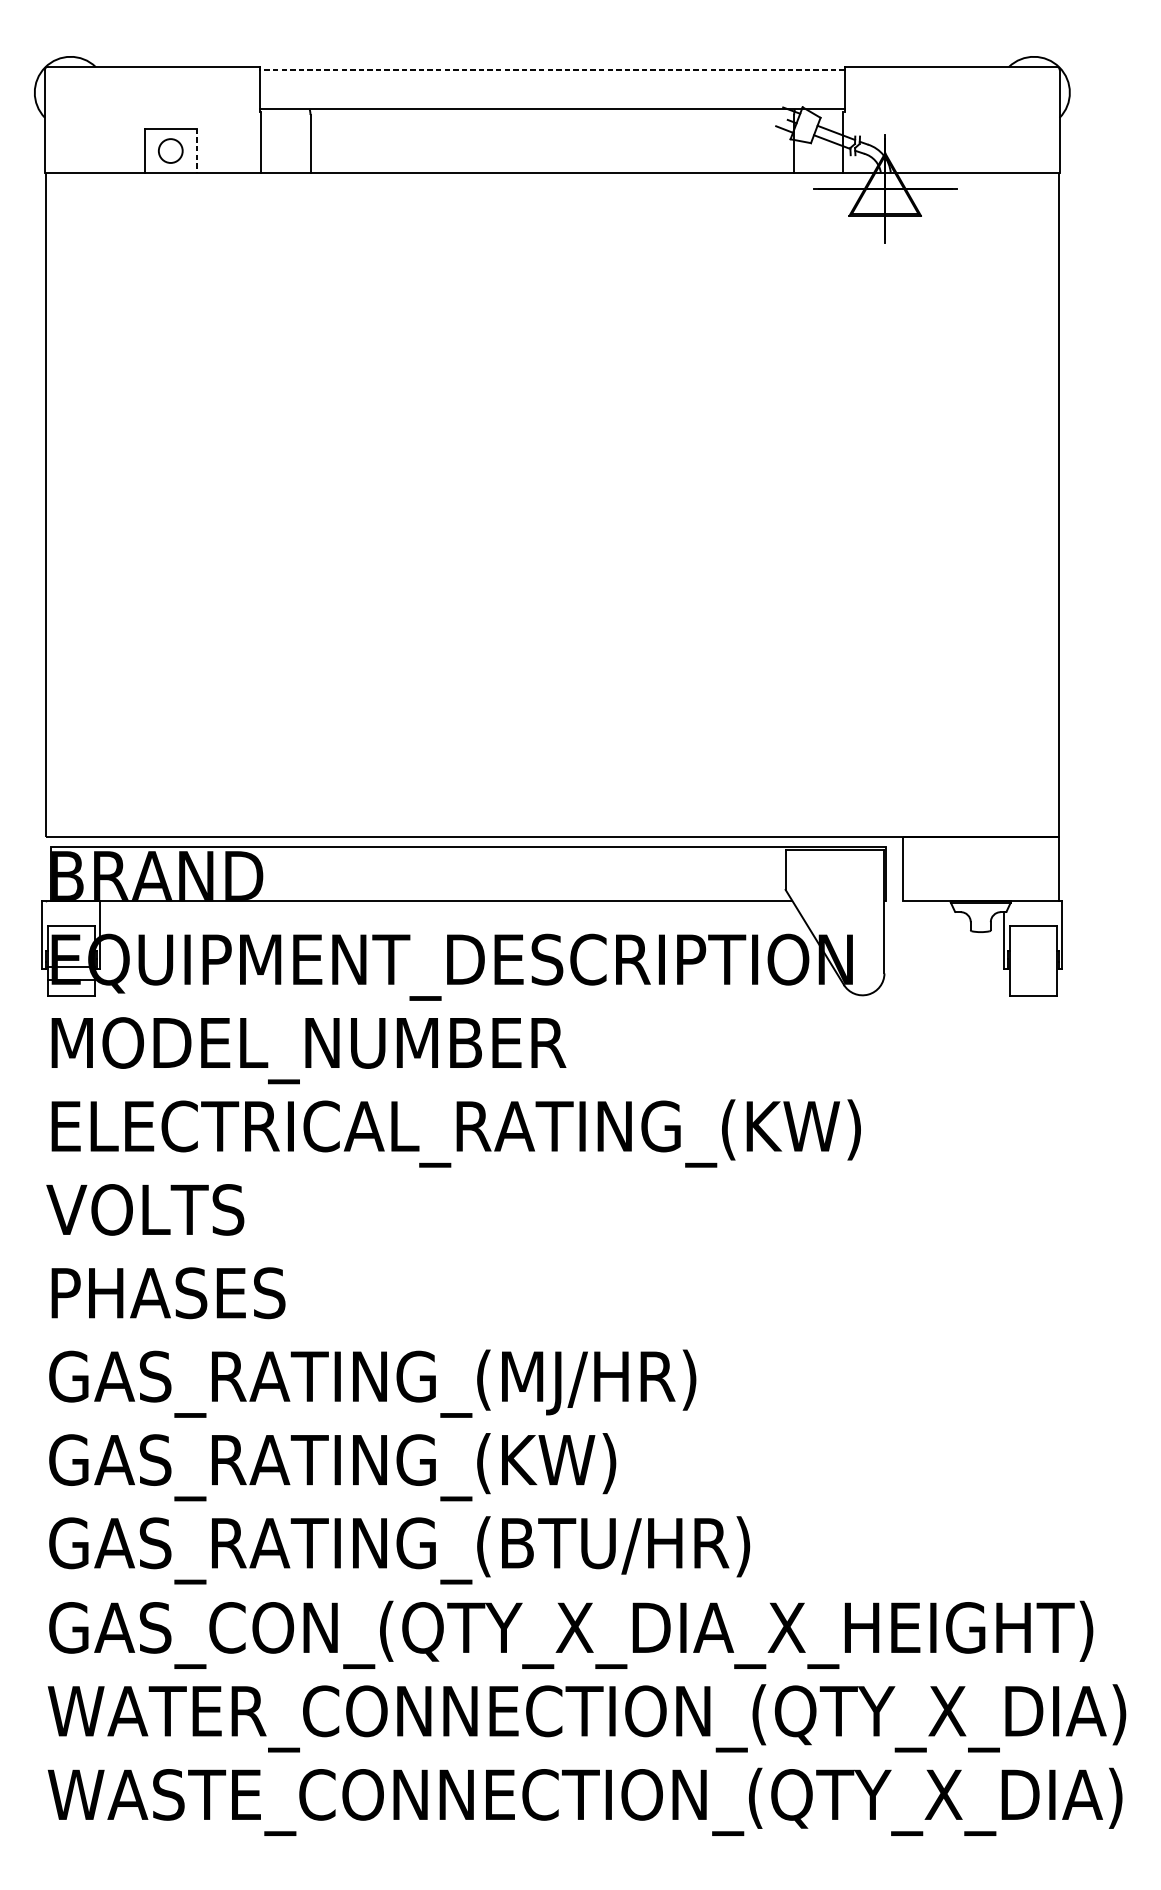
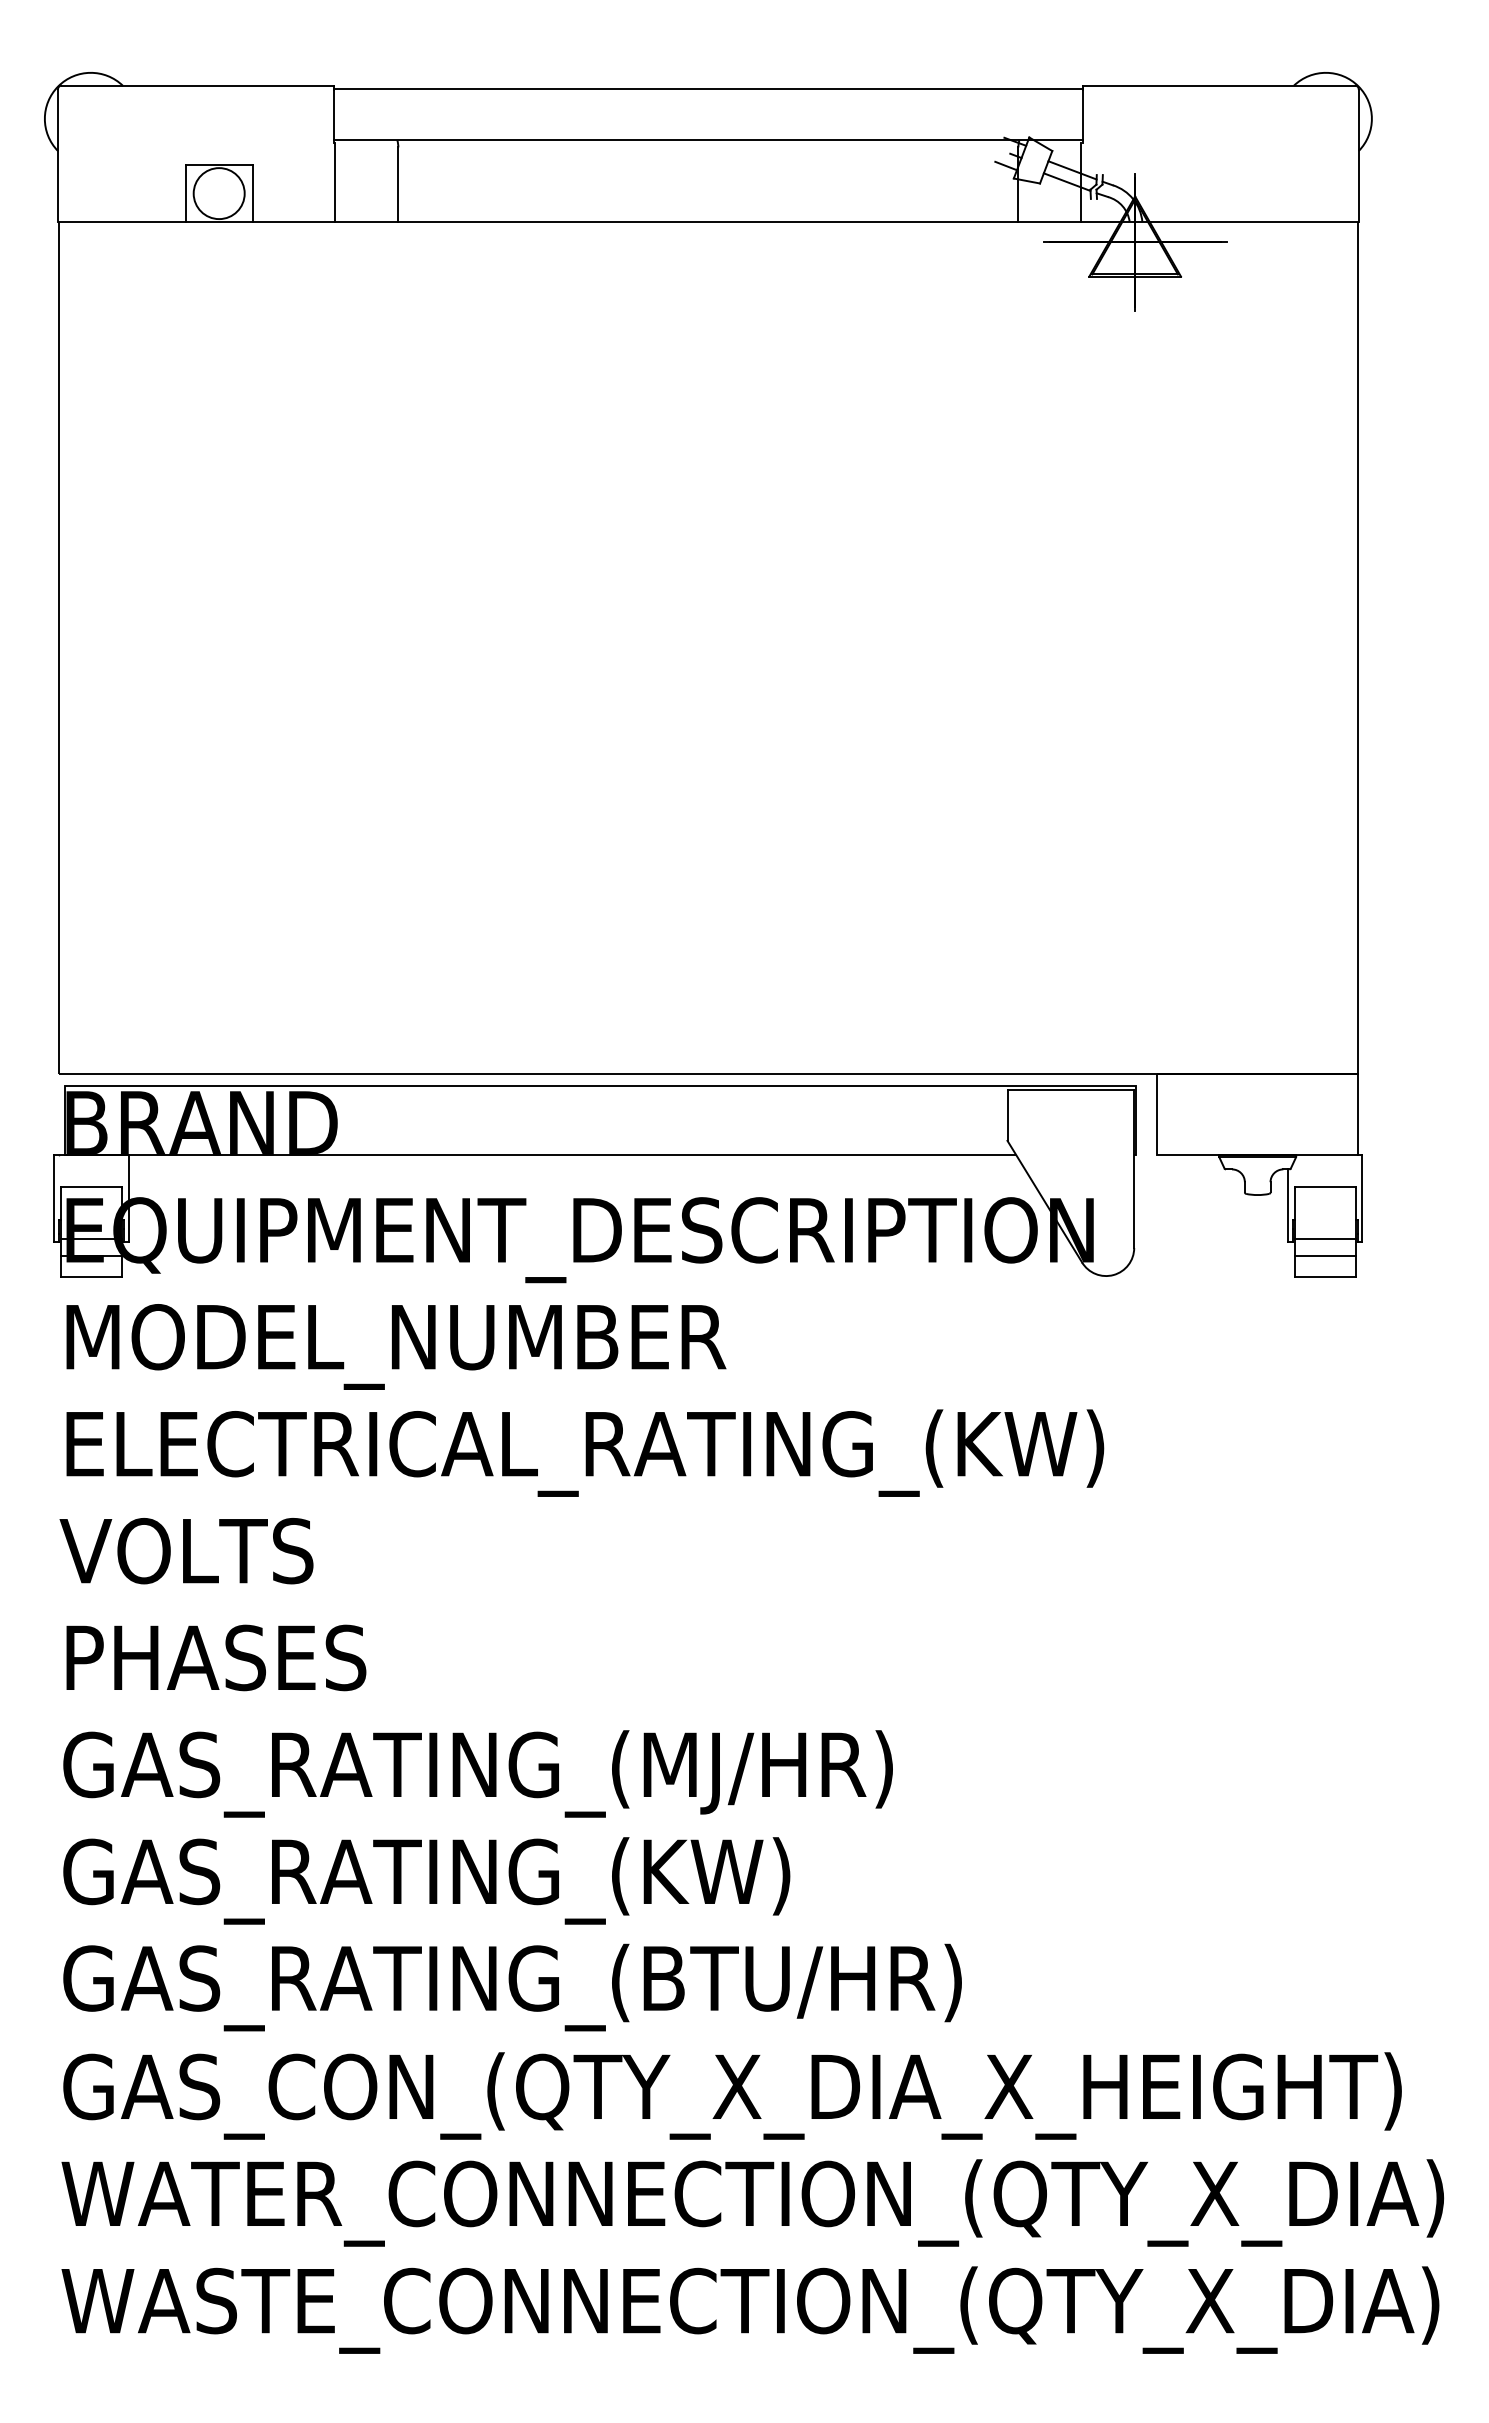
line: (552, 69) -> (708, 89), dashed -> solid
circle: (170, 150) -> (218, 193), size x1.67
line: (196, 151) -> (252, 194), dashed -> solid
line: (1032, 966) -> (1324, 1239), added
line: (1032, 979) -> (1324, 1255), added

